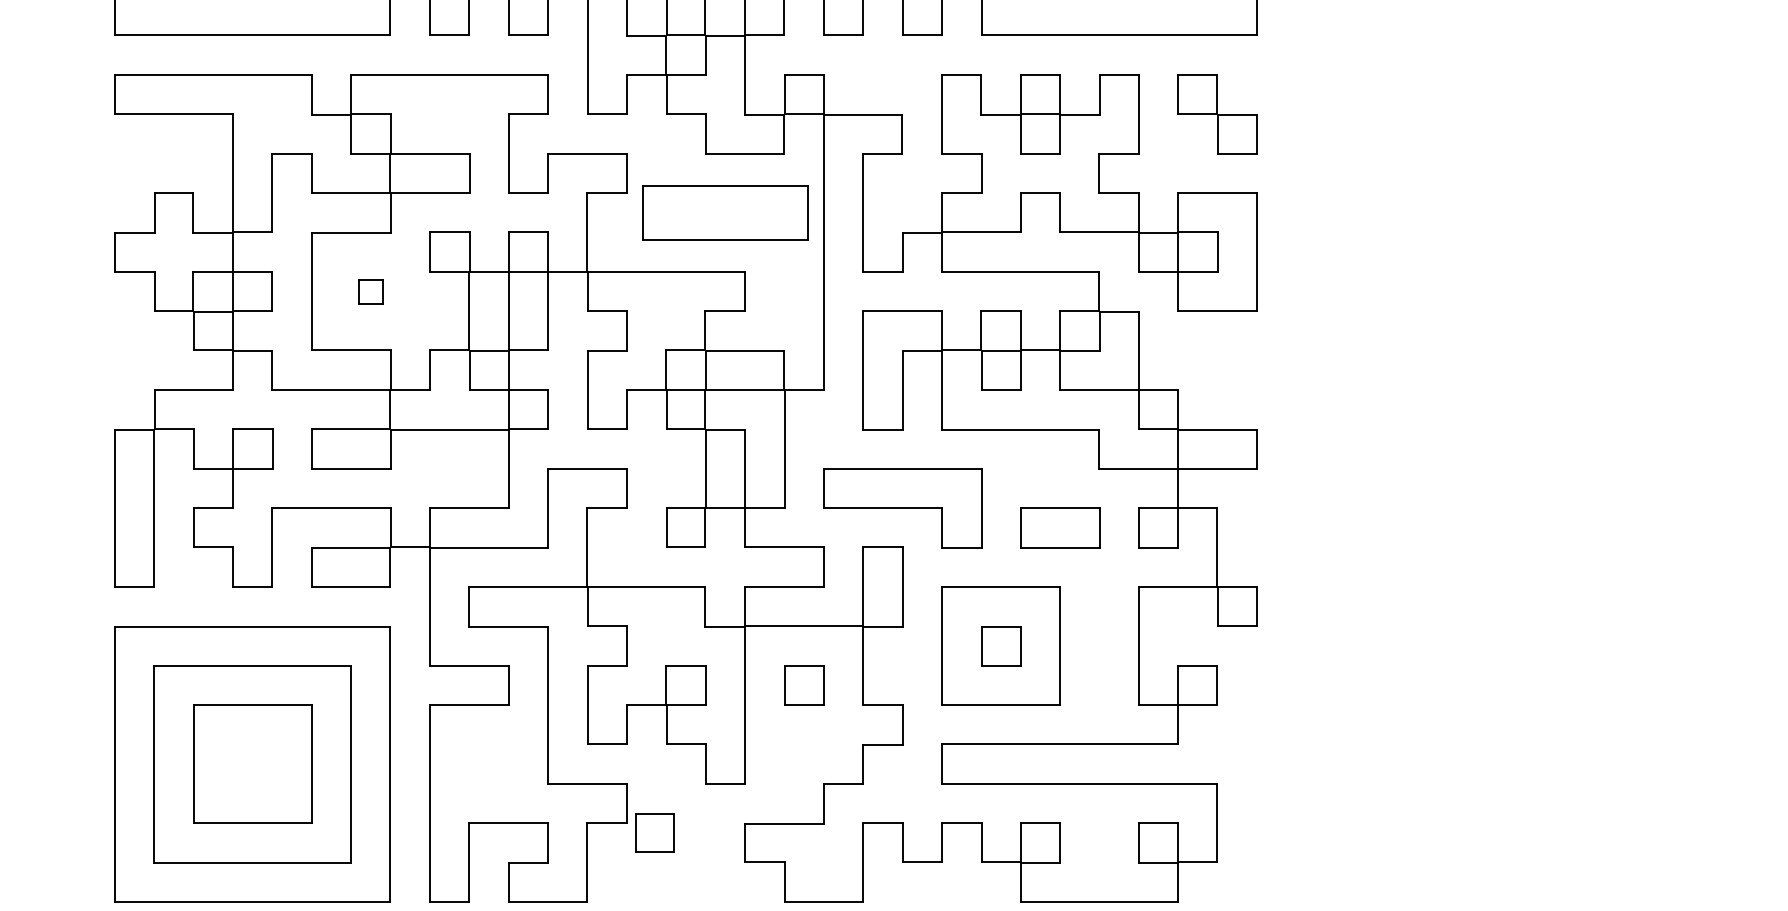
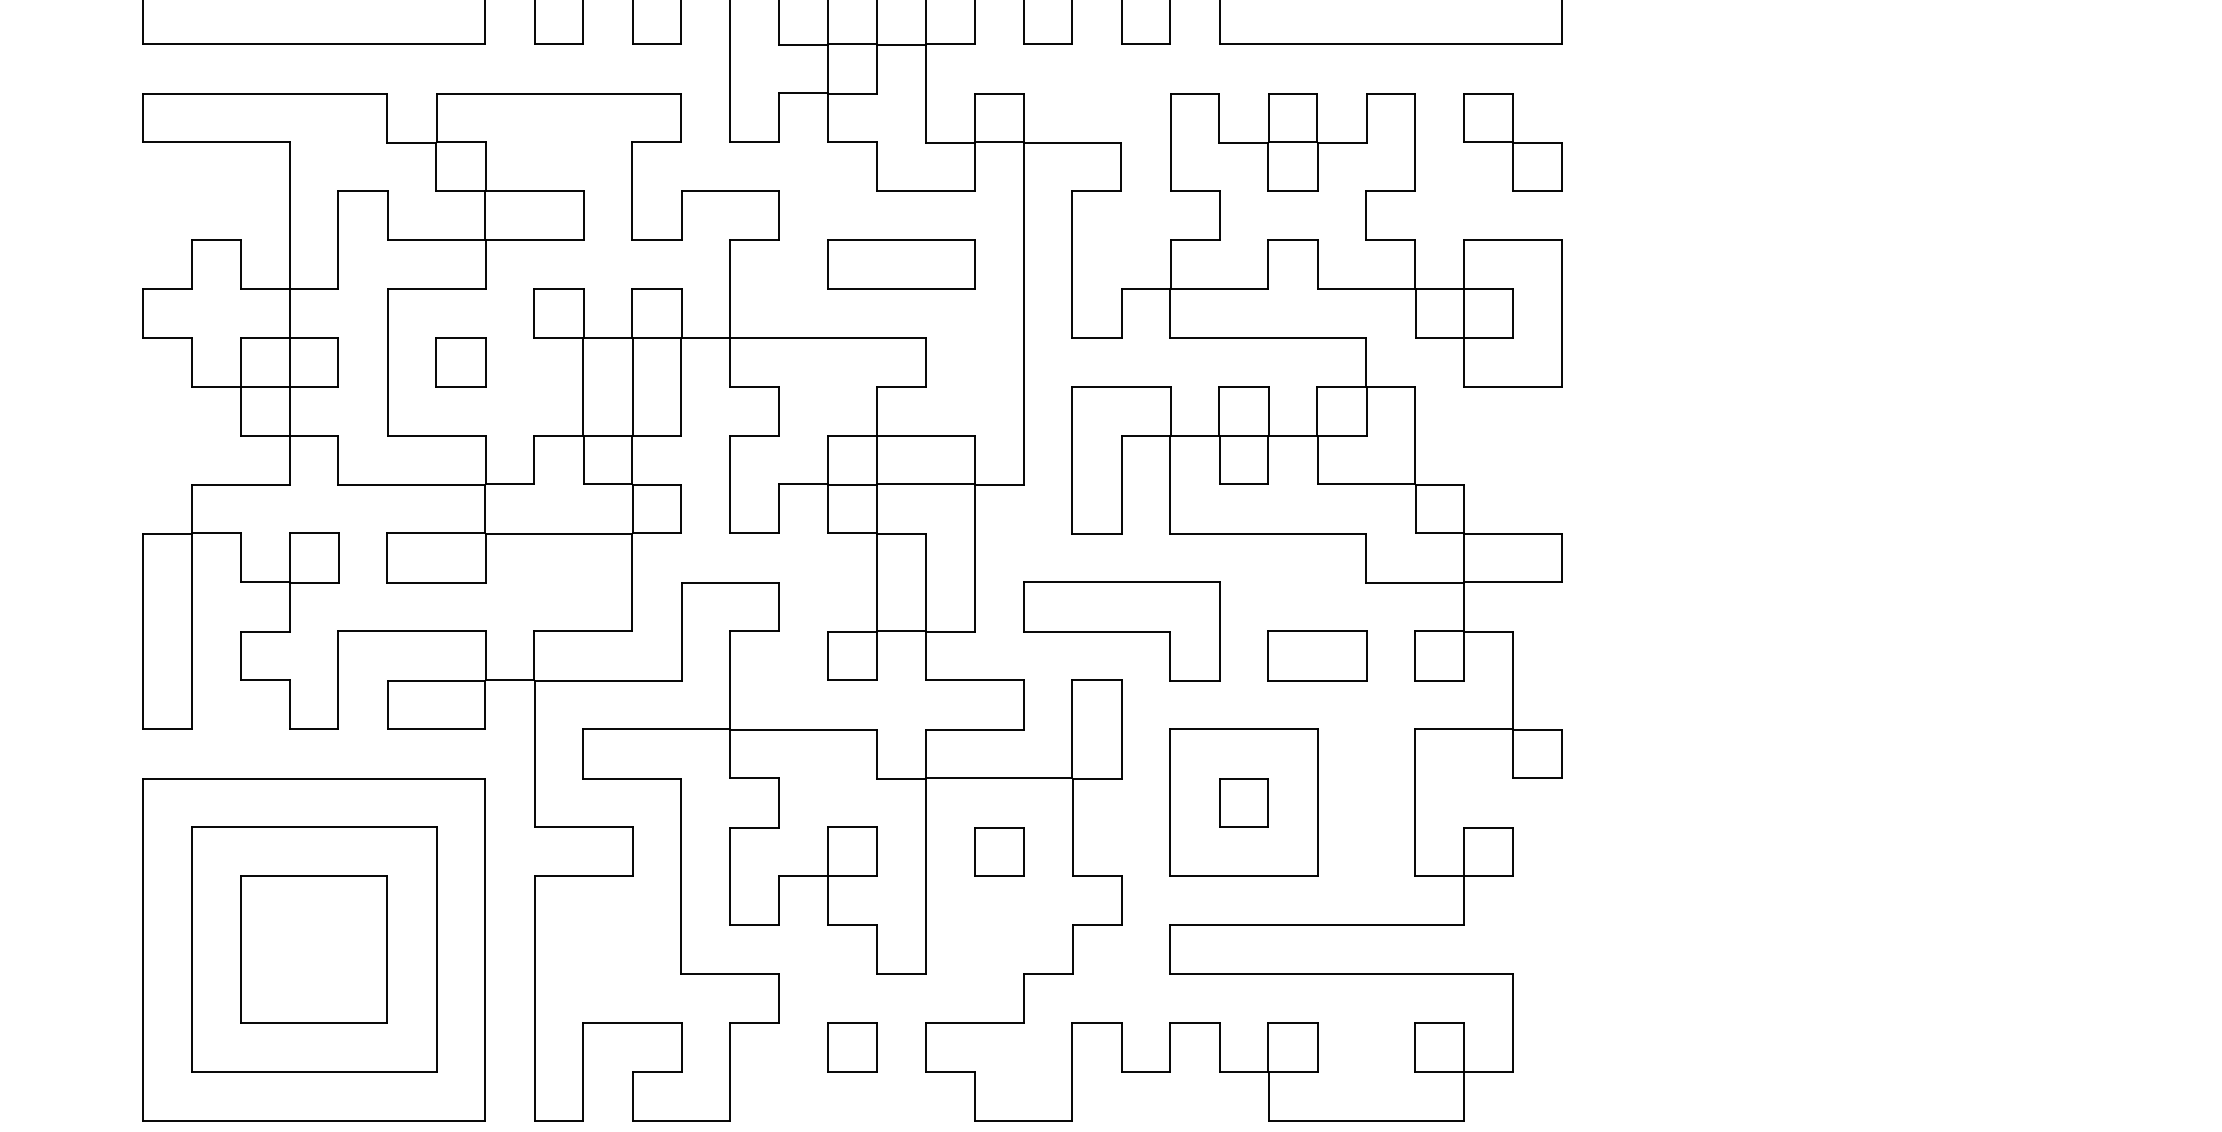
part: (725, 212) -> (901, 264), size x0.71
part: (370, 291) -> (460, 362), size x1.67
part: (654, 832) -> (851, 1046), moved

